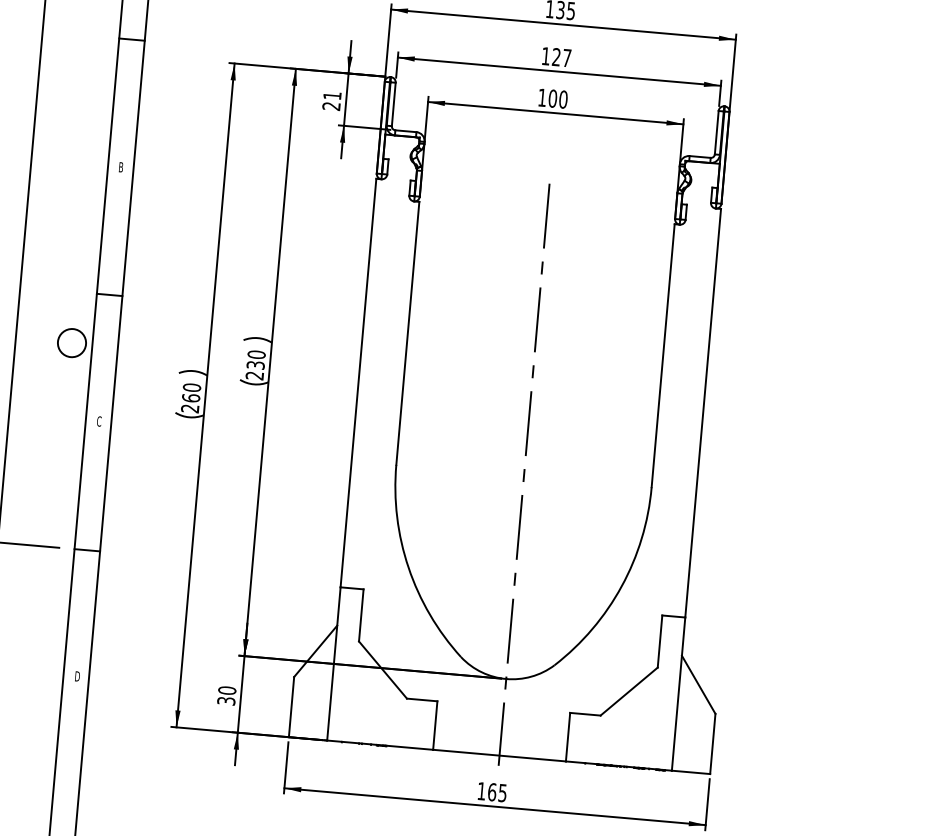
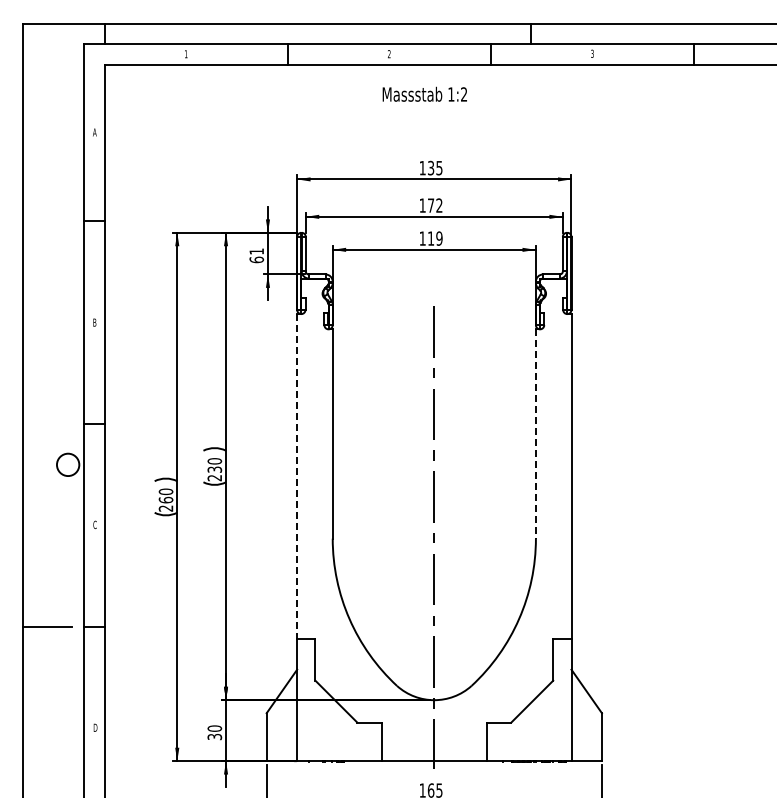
text: (562, 57) -> (435, 205), 127 -> 172
text: (557, 98) -> (434, 238), 100 -> 119
text: (331, 105) -> (256, 259), 21 -> 61
line: (662, 355) -> (535, 433), solid -> dashed
line: (358, 382) -> (297, 476), solid -> dashed

